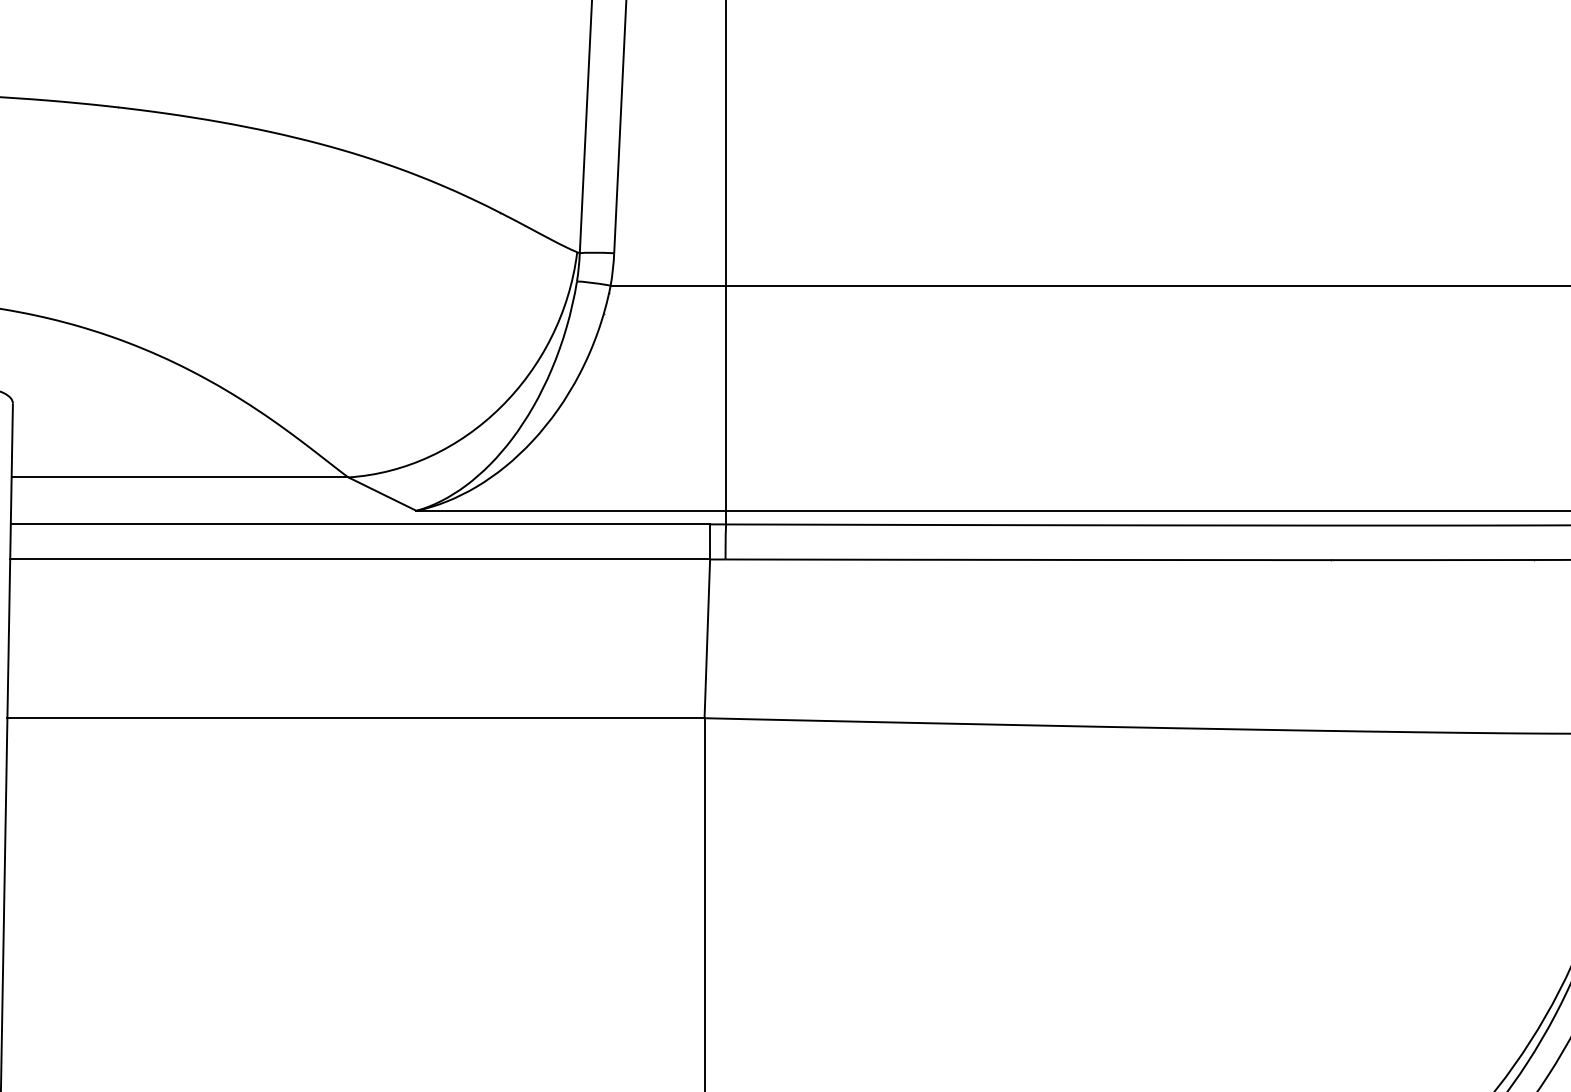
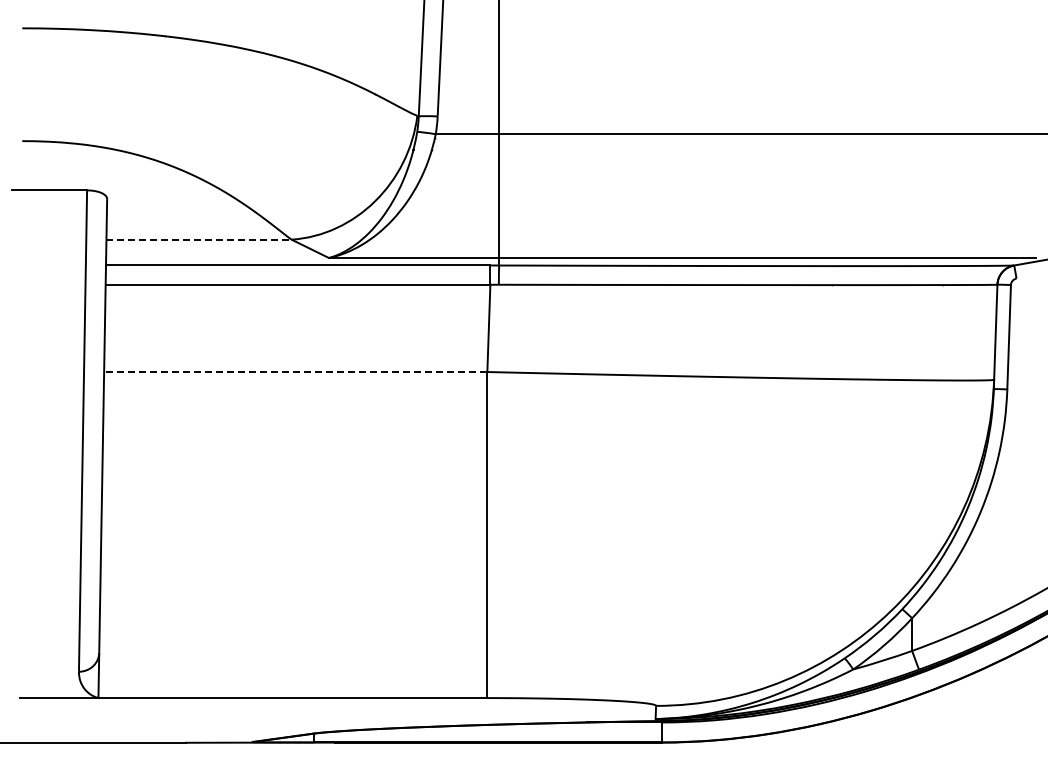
line: (180, 477) -> (199, 239), solid -> dashed
line: (355, 719) -> (295, 372), solid -> dashed

